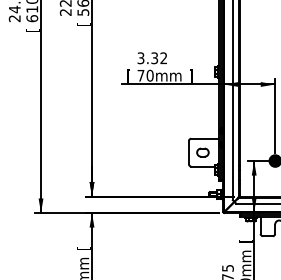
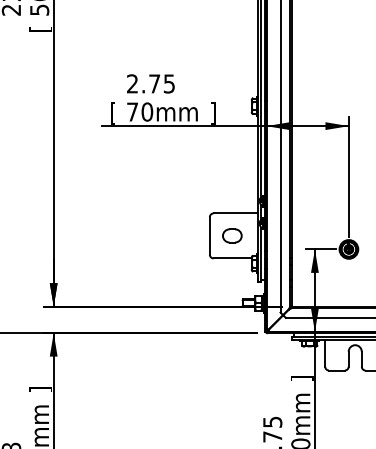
text: (152, 58) -> (151, 84), 3.32 -> 2.75
text: (245, 240) -> (300, 377), [ -> ]
text: (83, 248) -> (39, 390), [ -> ]

